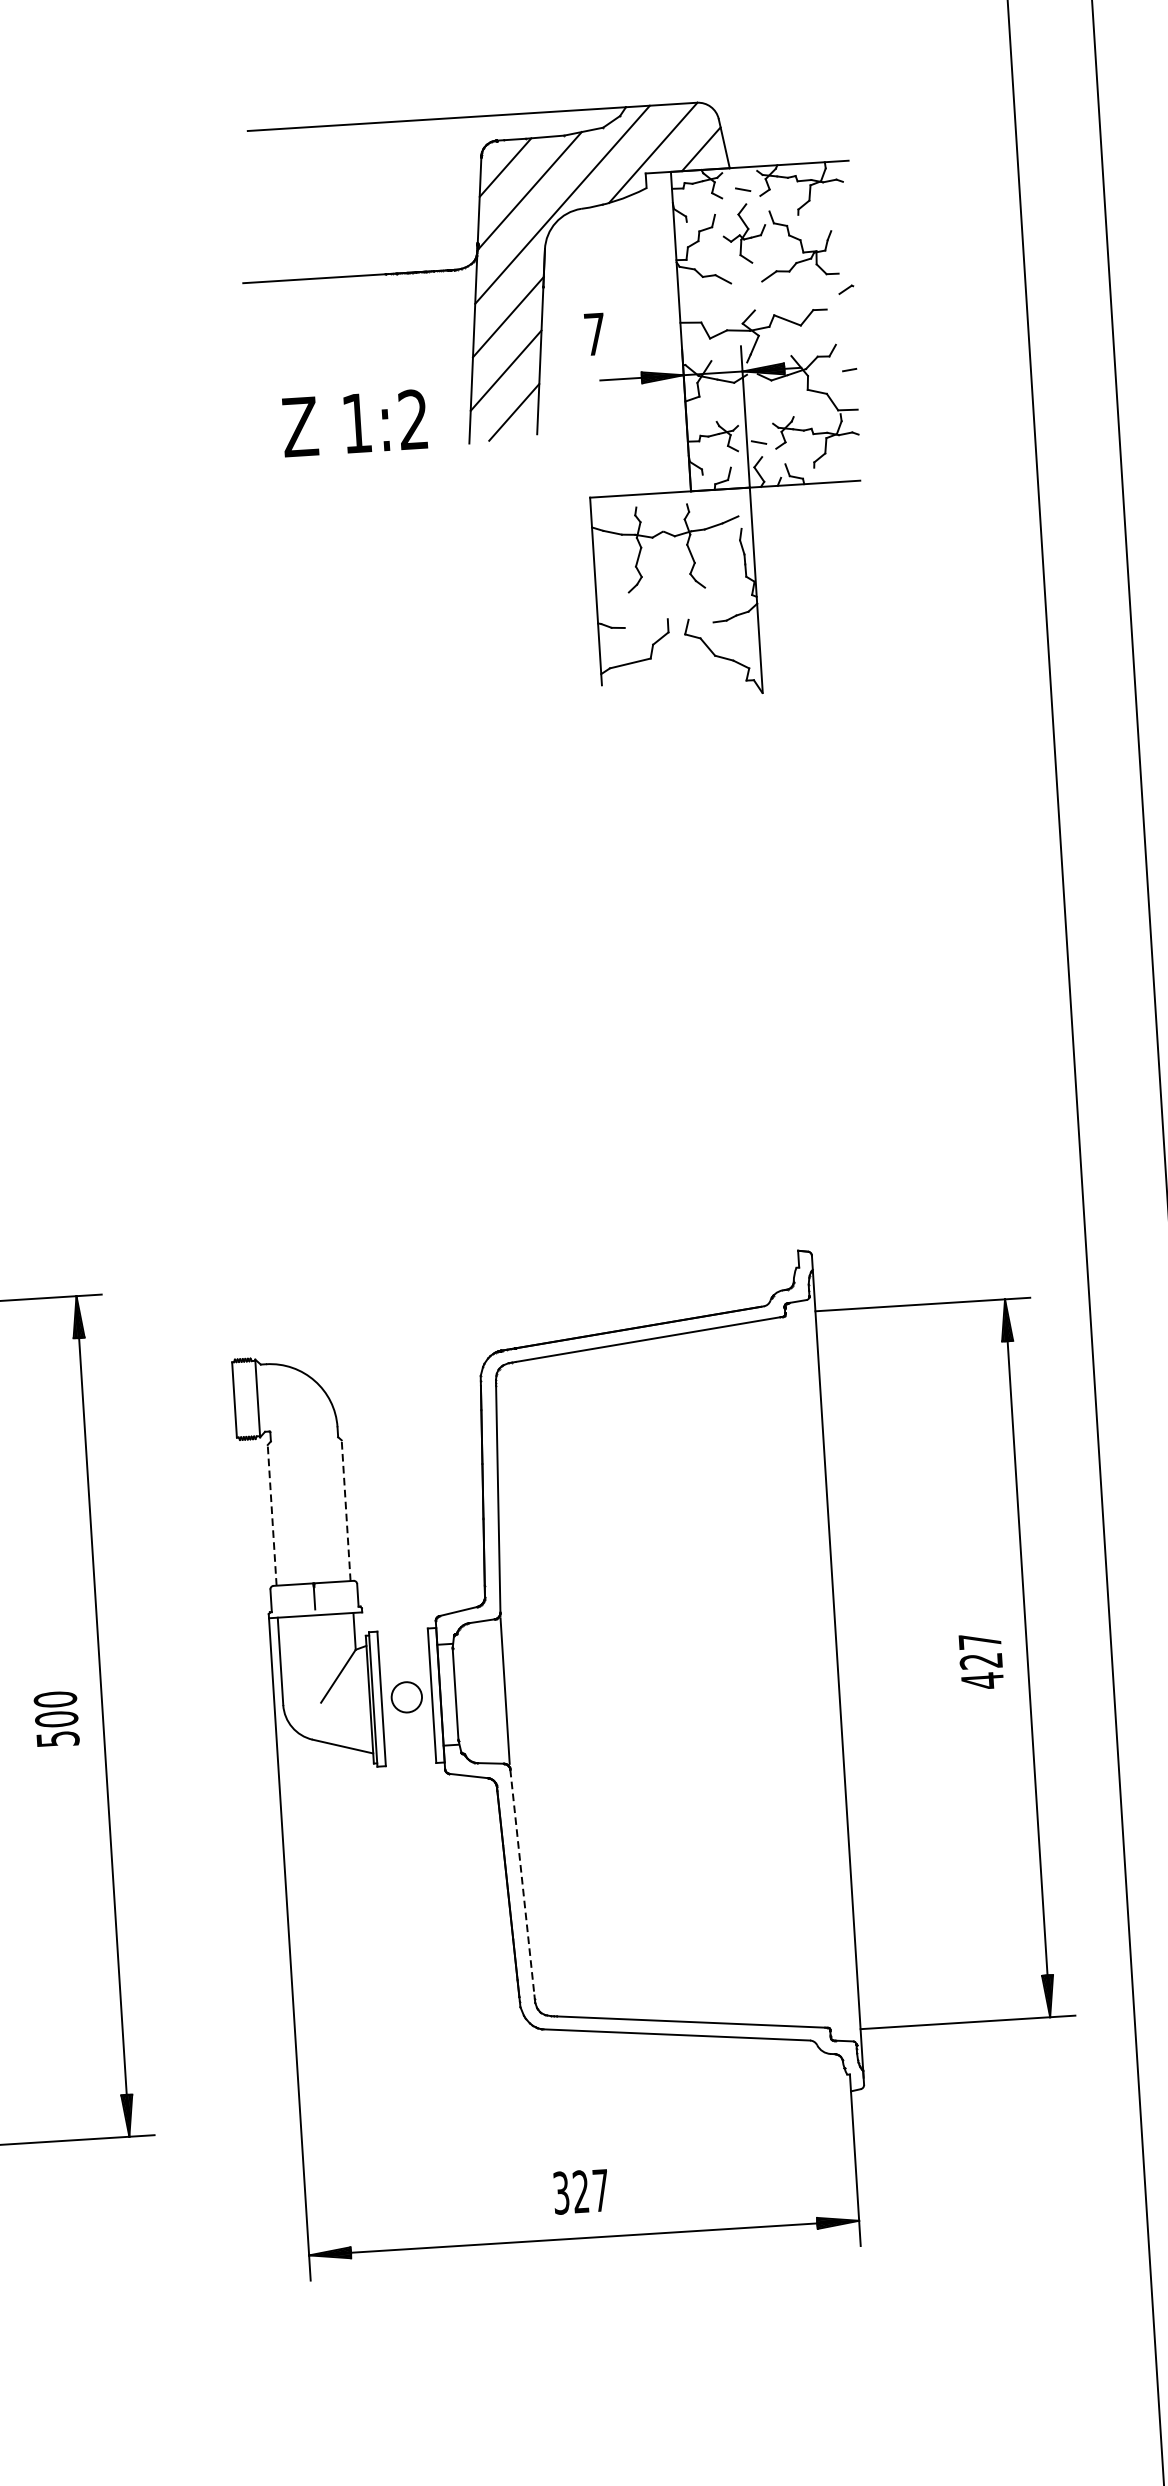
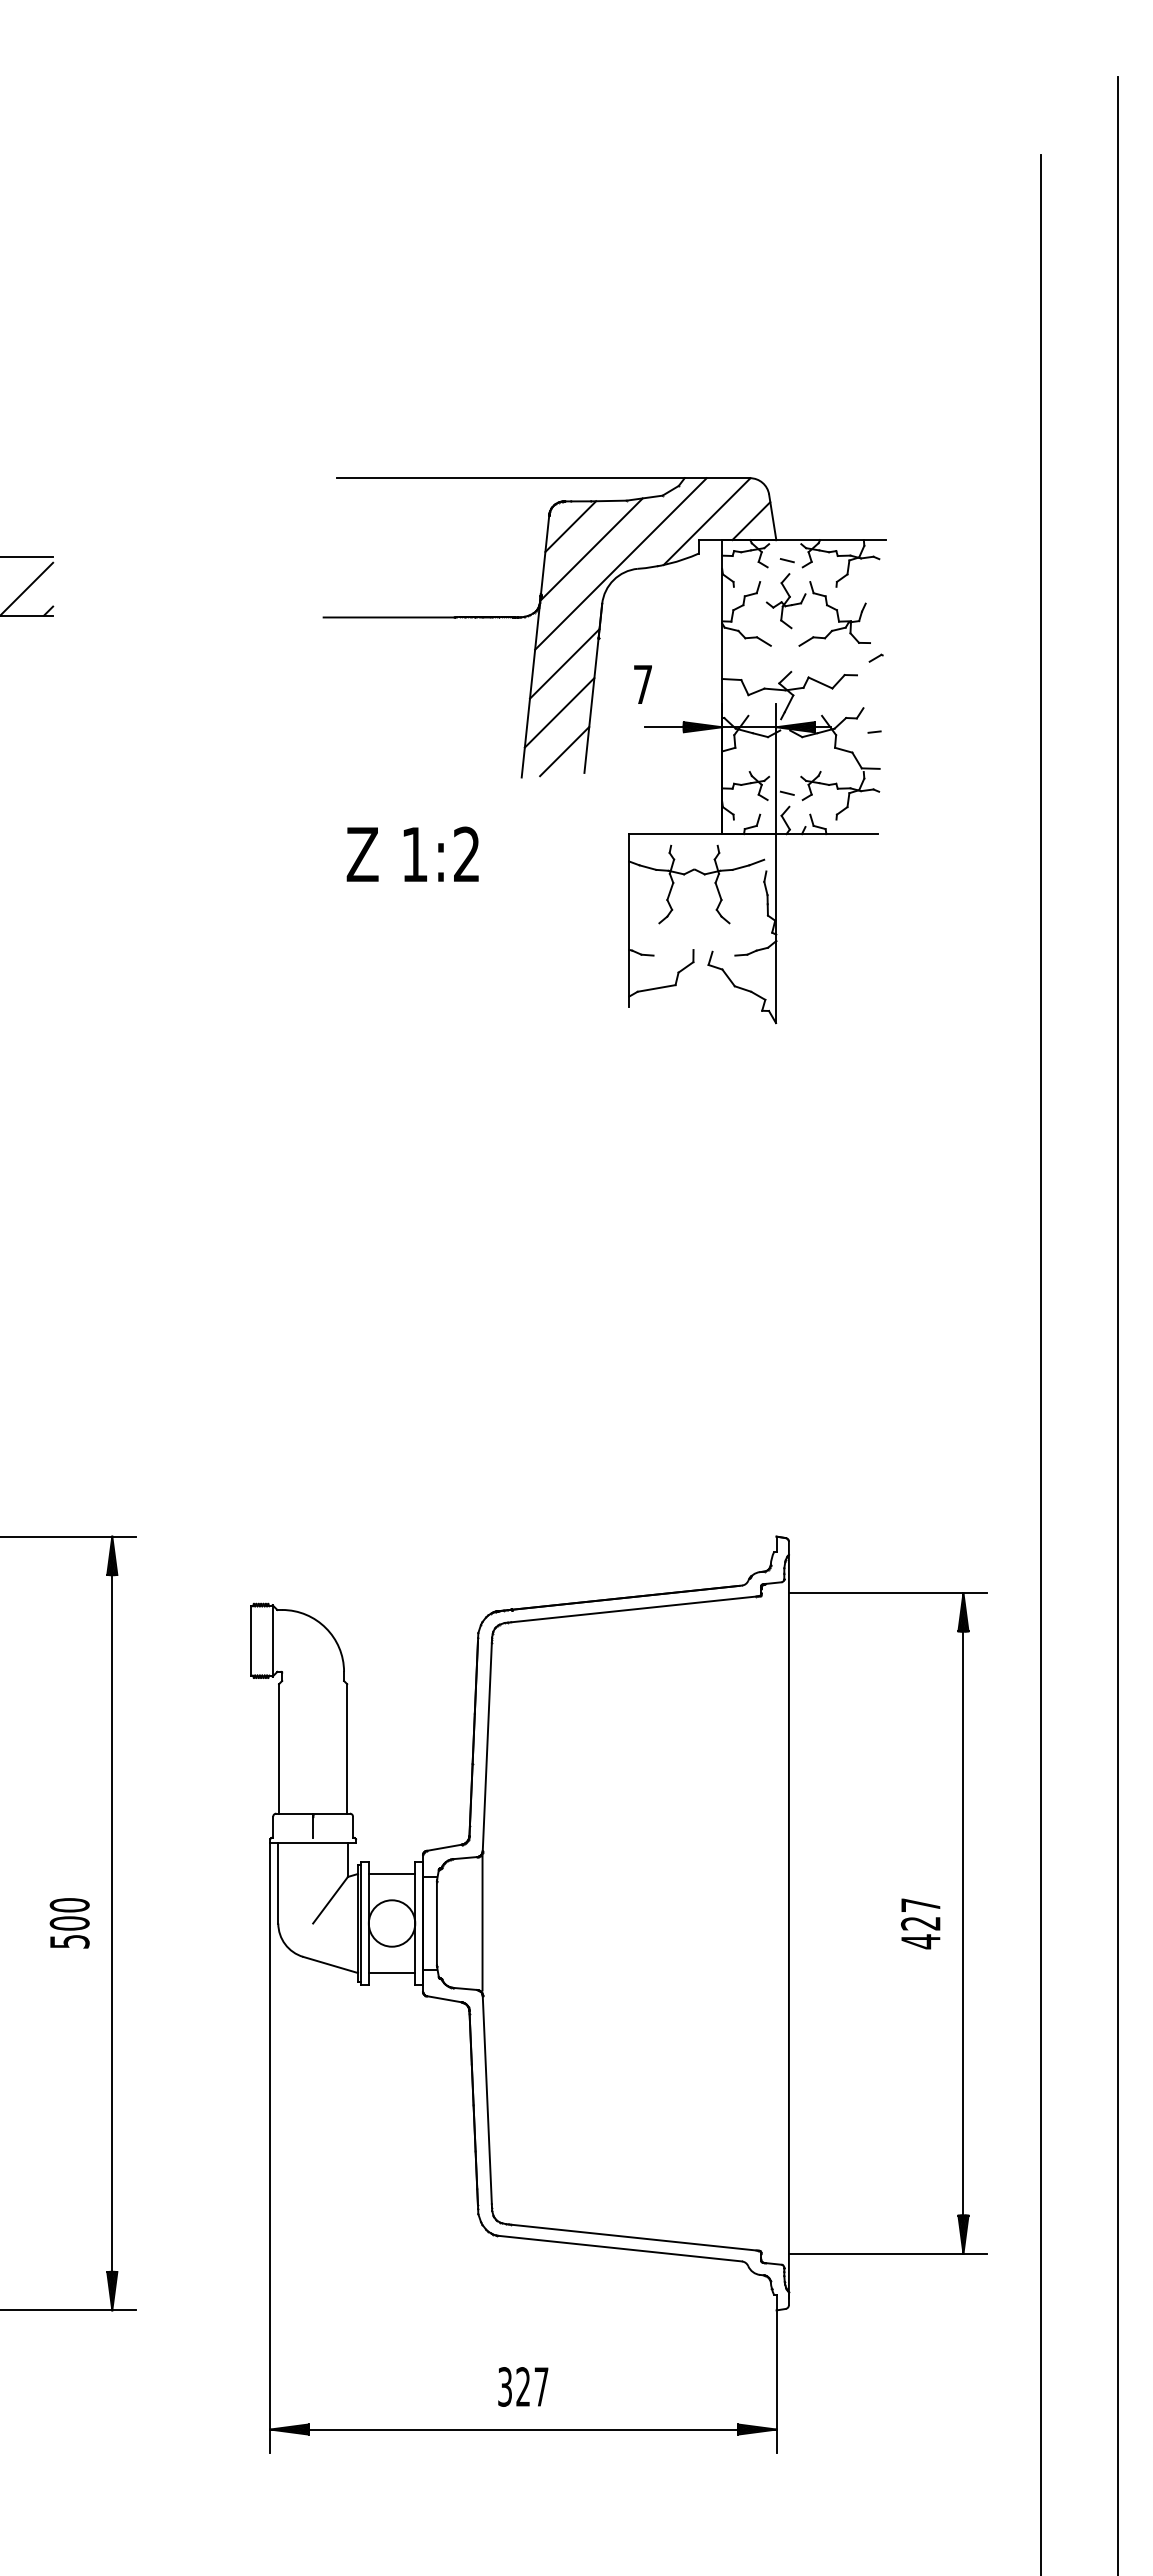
text: (354, 422) -> (412, 853), moved
line: (346, 1510) -> (347, 1748), dashed -> solid
line: (272, 1514) -> (279, 1748), dashed -> solid
line: (402, 1643) -> (391, 1873), added
circle: (406, 1697) -> (391, 1923), size x1.67
line: (409, 1751) -> (391, 1973), added
line: (522, 1883) -> (487, 2100), dashed -> solid

